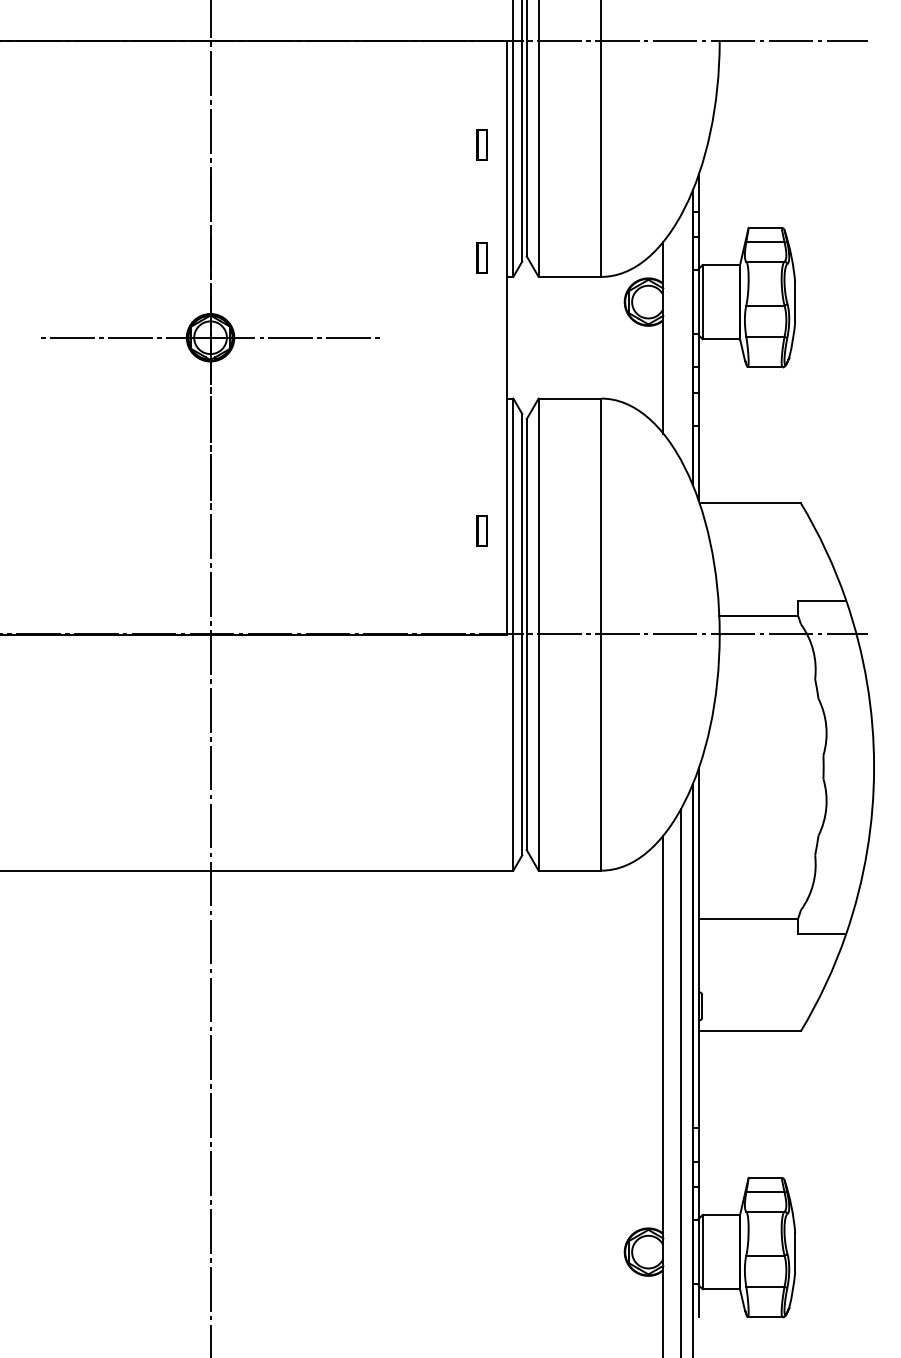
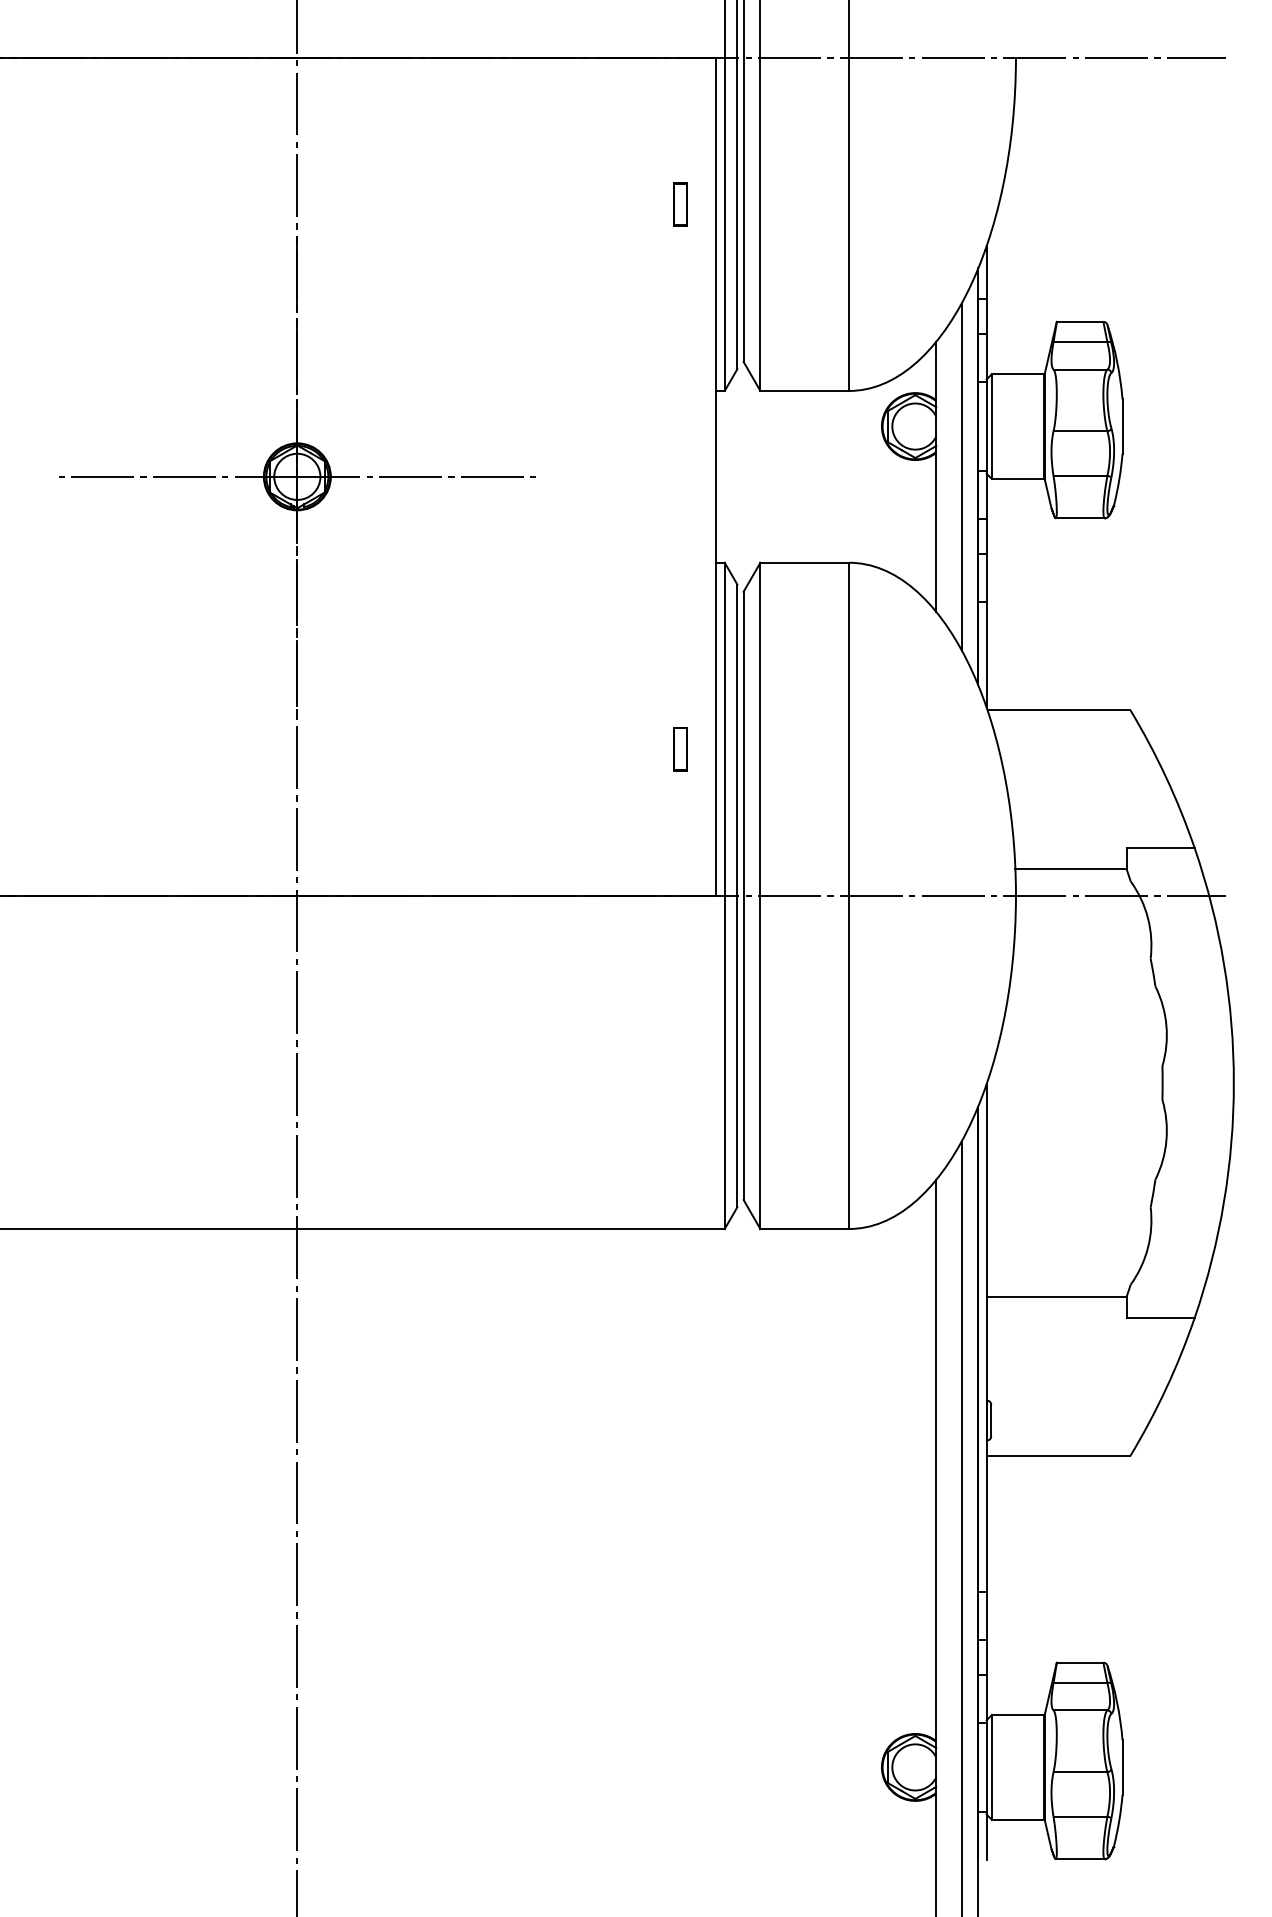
part: (481, 257) -> (679, 363), removed
line: (681, 337) -> (962, 476), added

